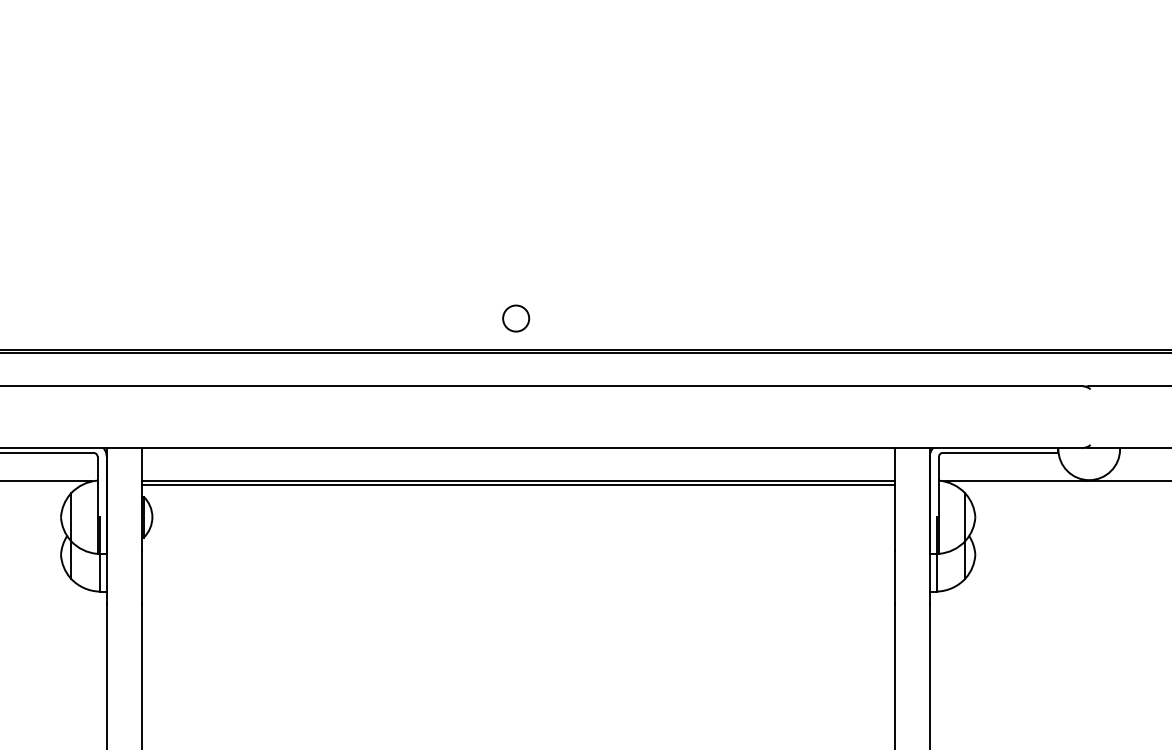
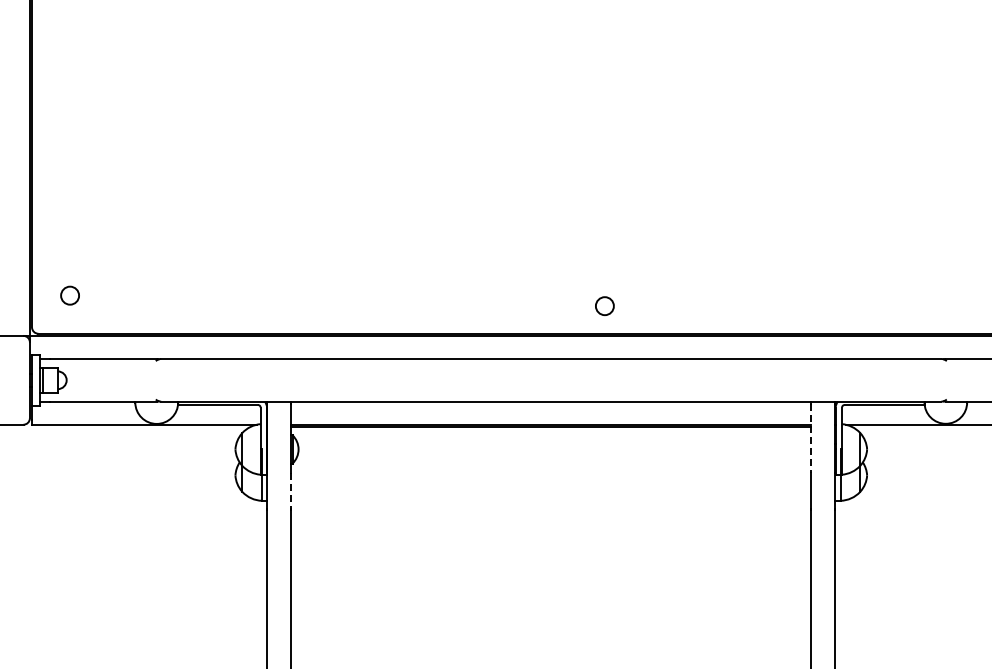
circle: (515, 317) -> (604, 305), moved
line: (894, 502) -> (811, 439), solid -> dashed
line: (142, 578) -> (291, 491), solid -> dashed

